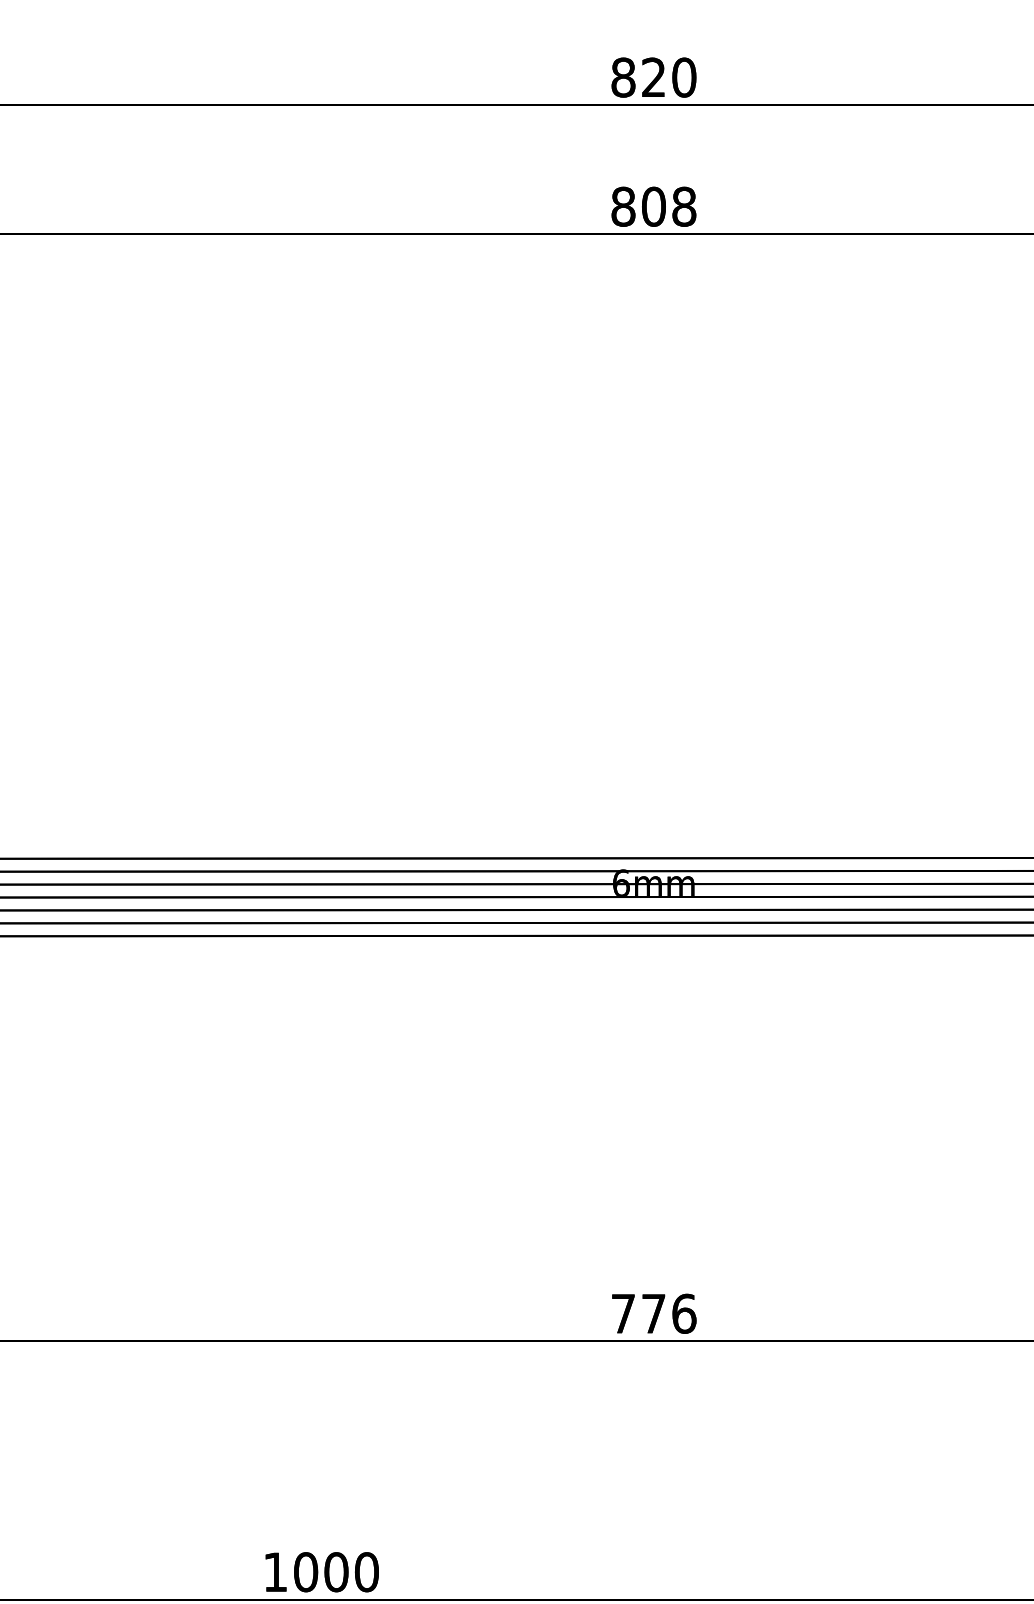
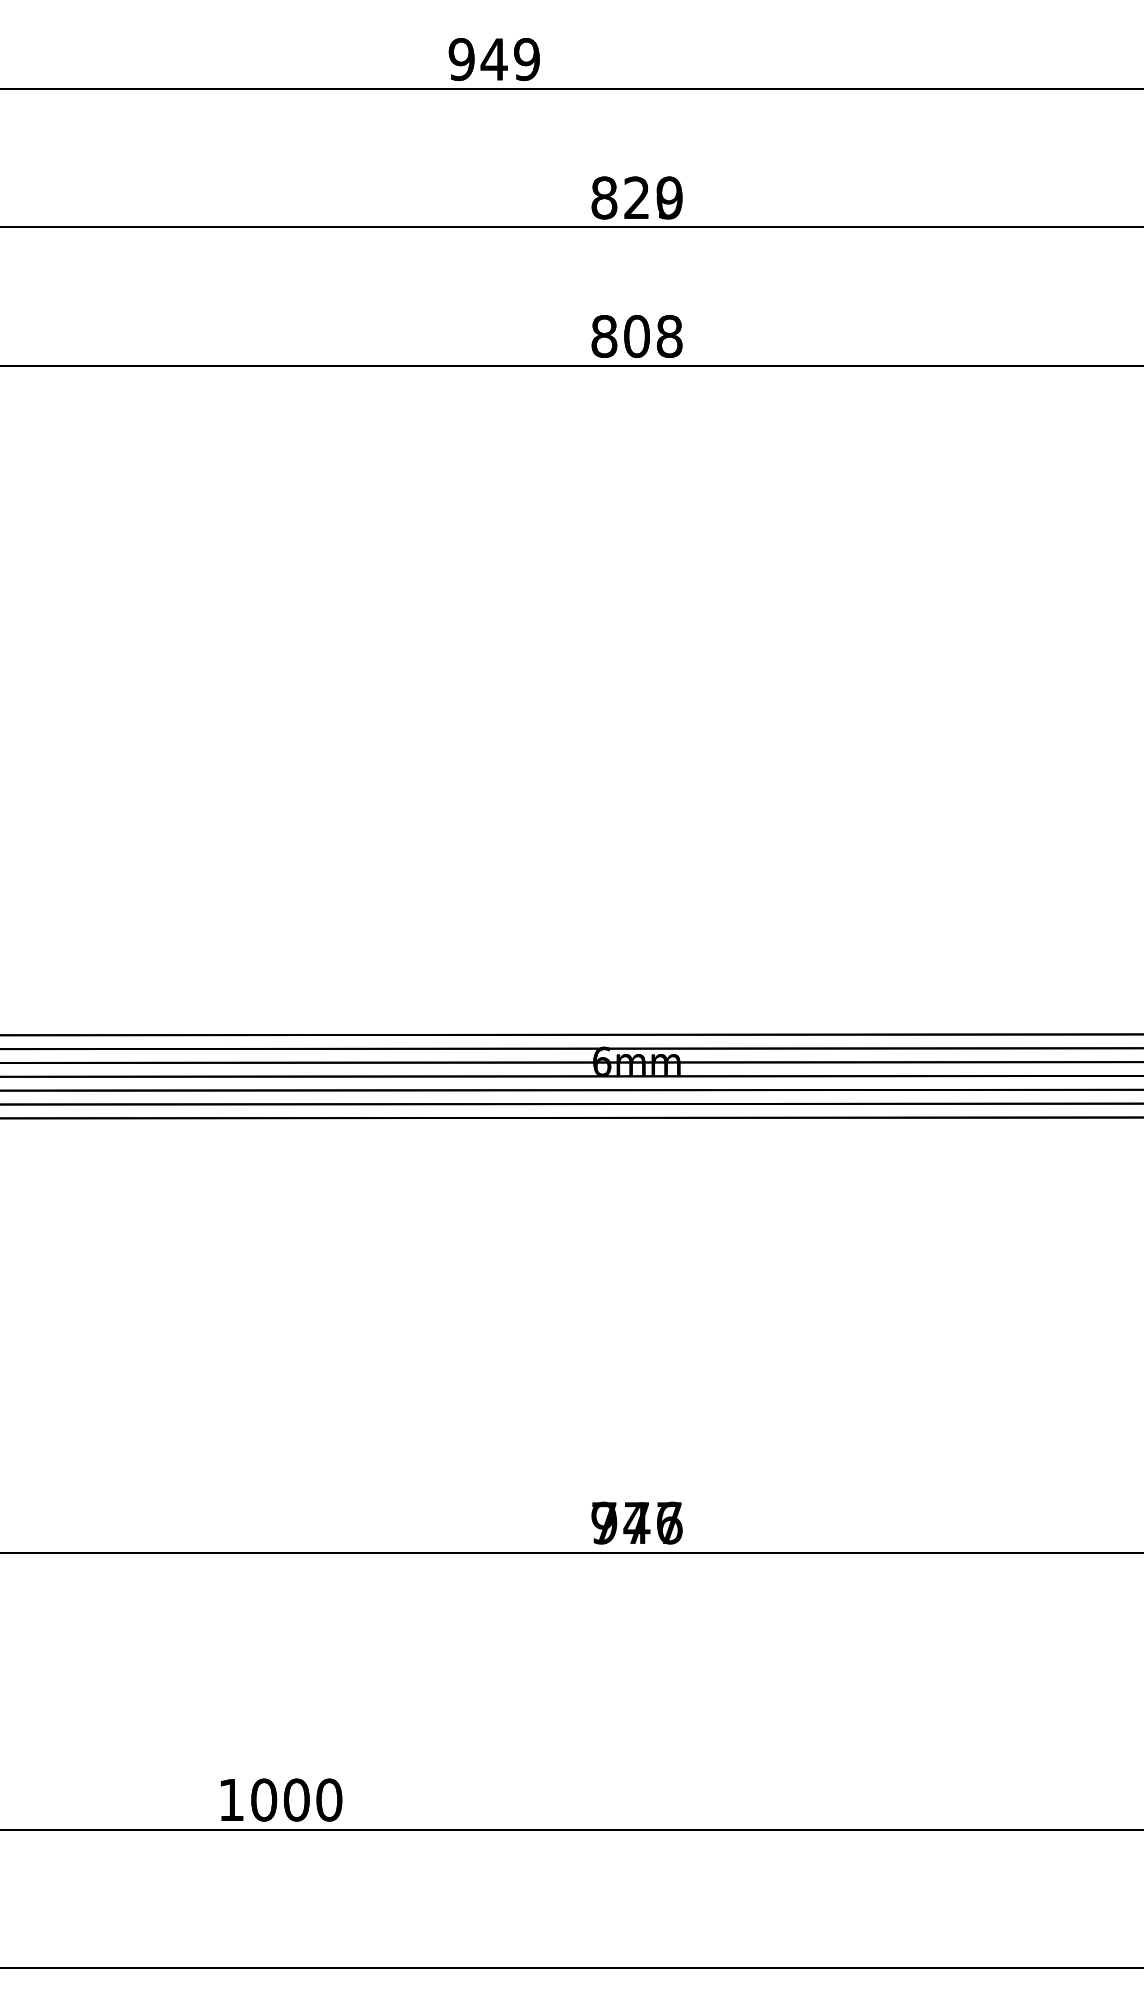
text: (684, 77) -> (669, 197), 820 -> 829
text: (653, 1313) -> (636, 1522), 776 -> 947

